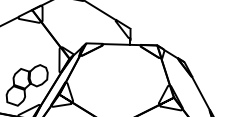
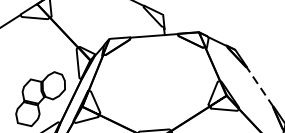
line: (200, 93) -> (259, 87), solid -> dashed

